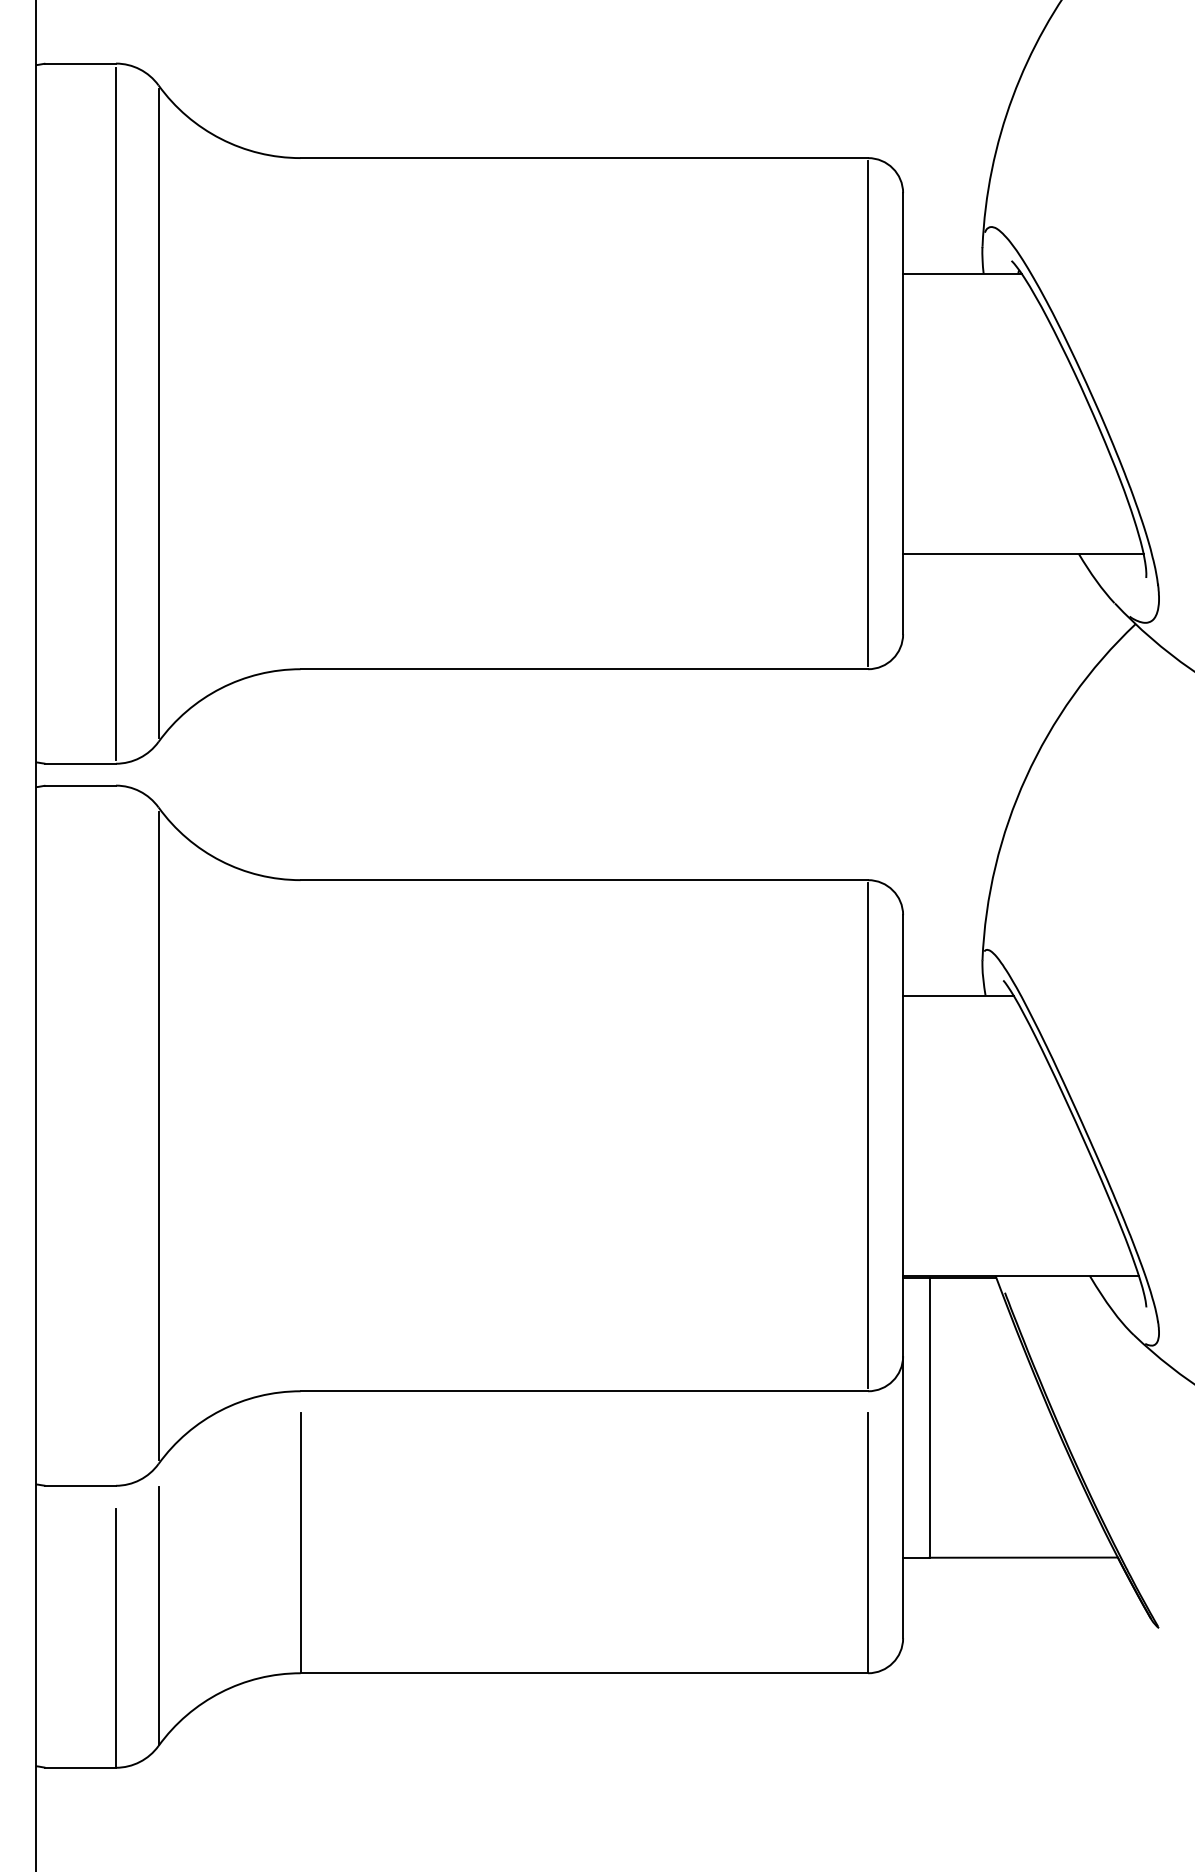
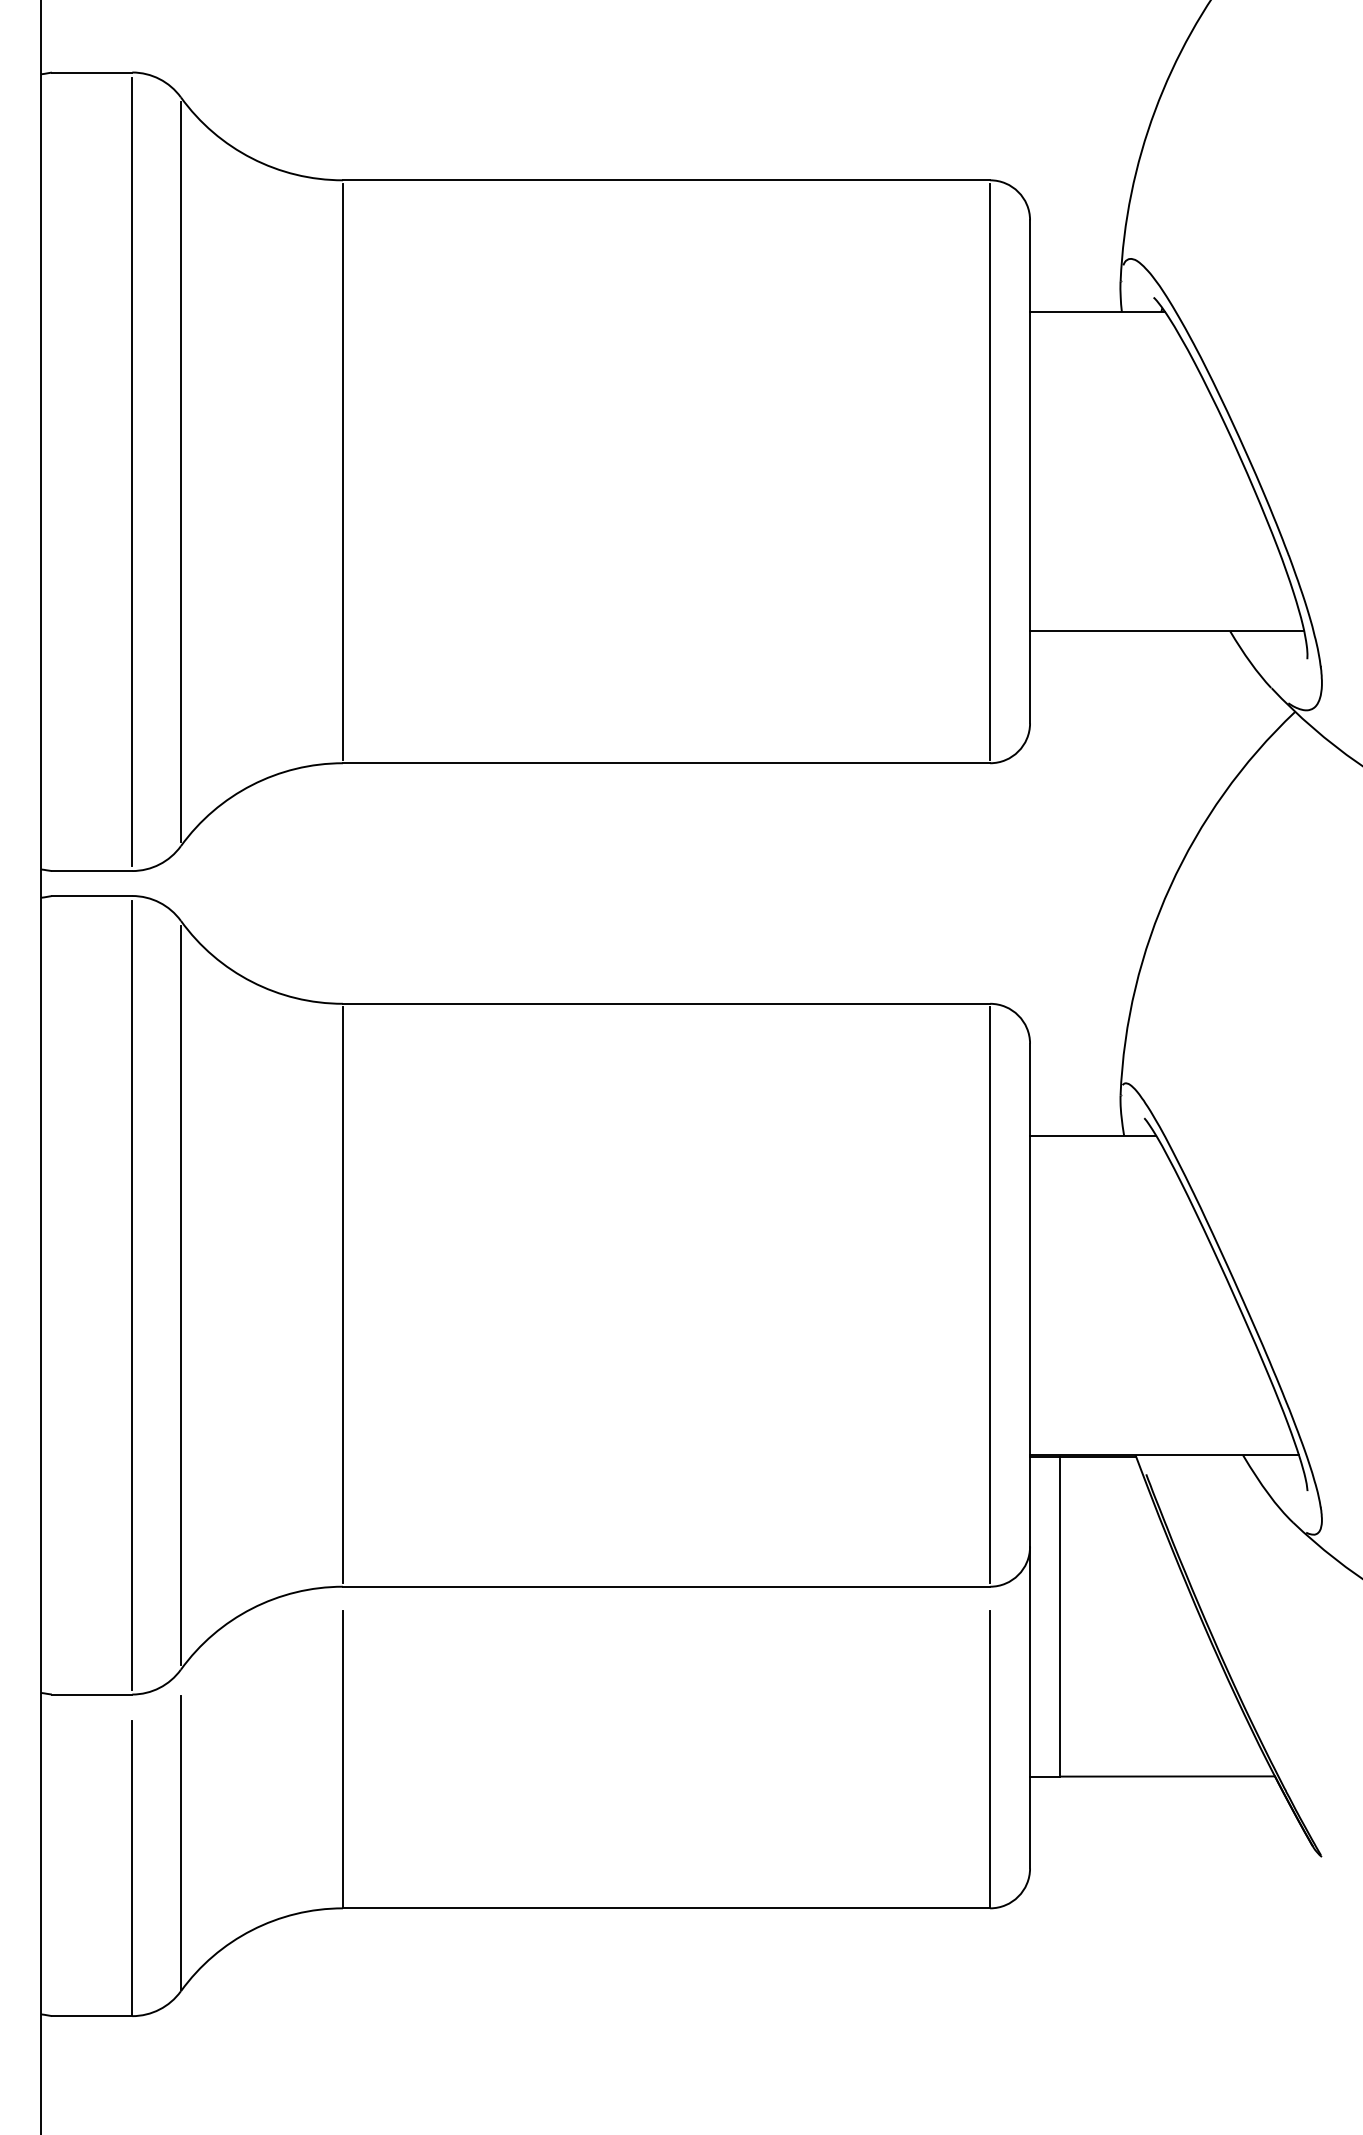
line: (300, 413) -> (342, 471), added
line: (115, 1135) -> (131, 1295), added
line: (300, 1135) -> (342, 1295), added

